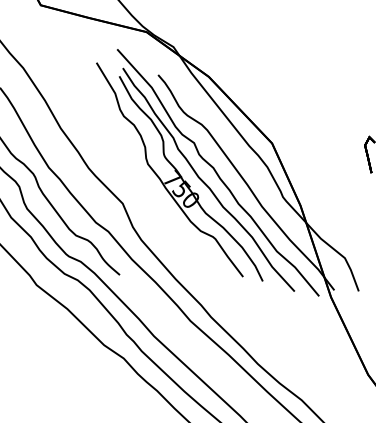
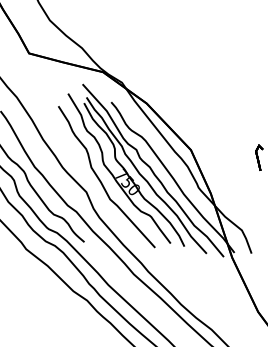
curve: (142, 185) -> (100, 179), added

